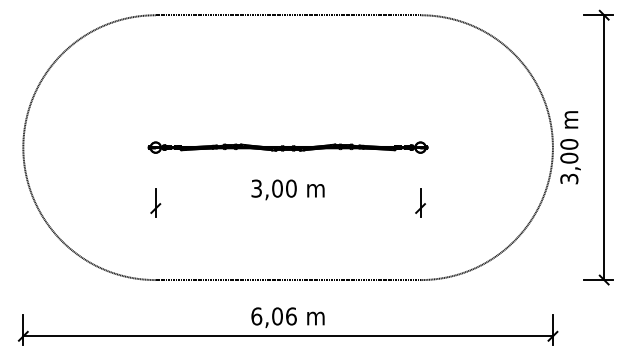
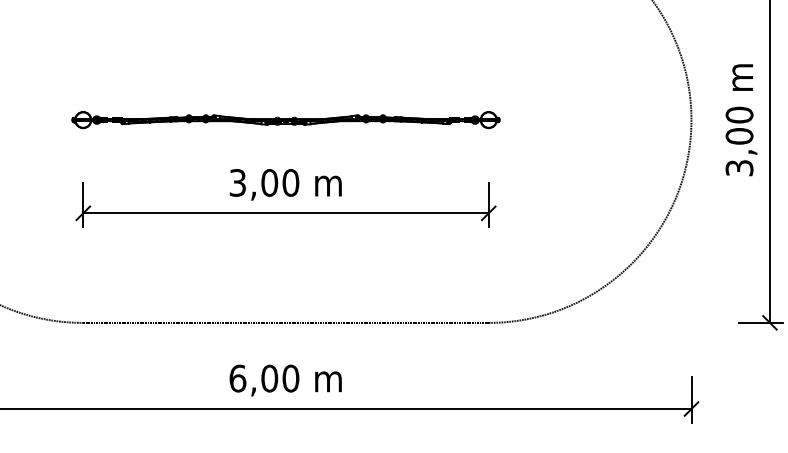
text: (570, 147) -> (741, 119), moved
line: (287, 208) -> (284, 213), added
text: (291, 316) -> (291, 378), 6,06 -> 6,00

